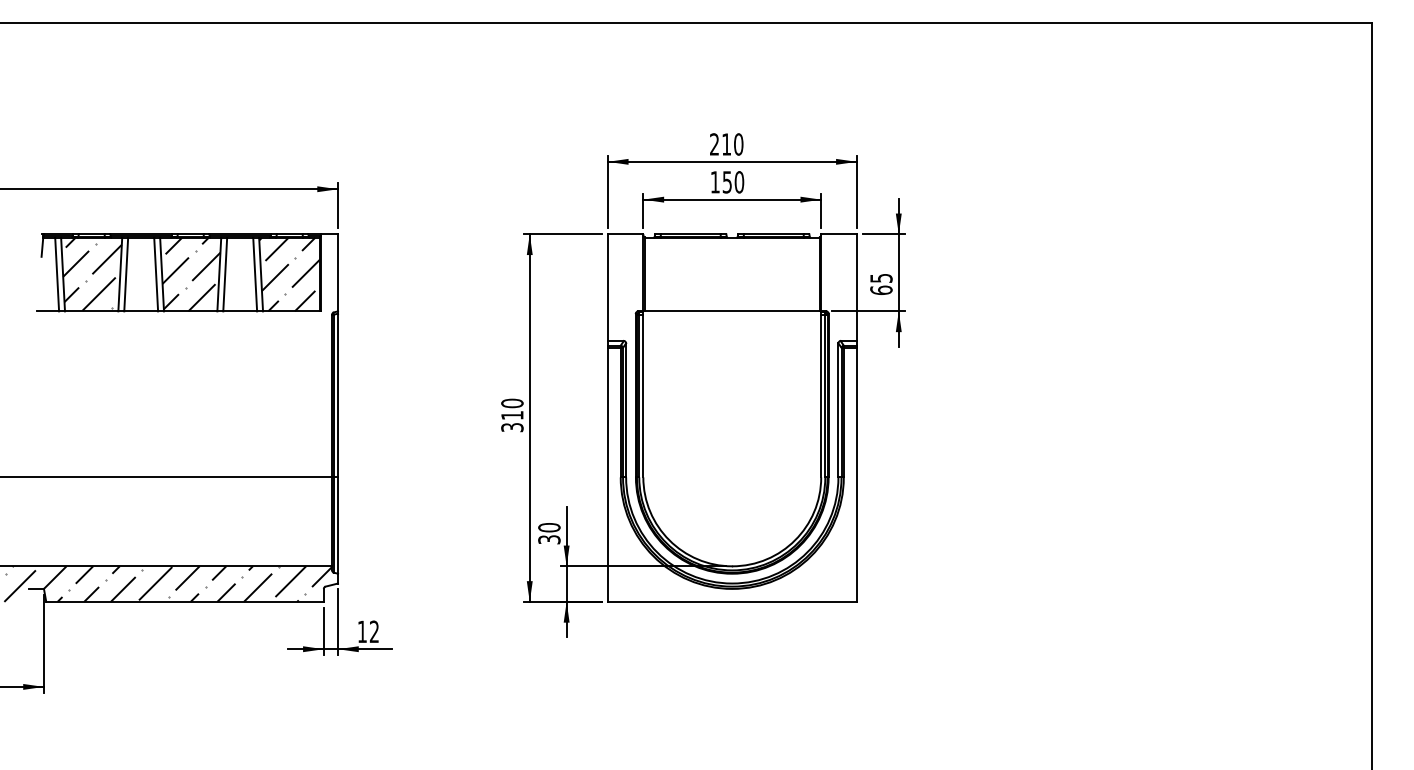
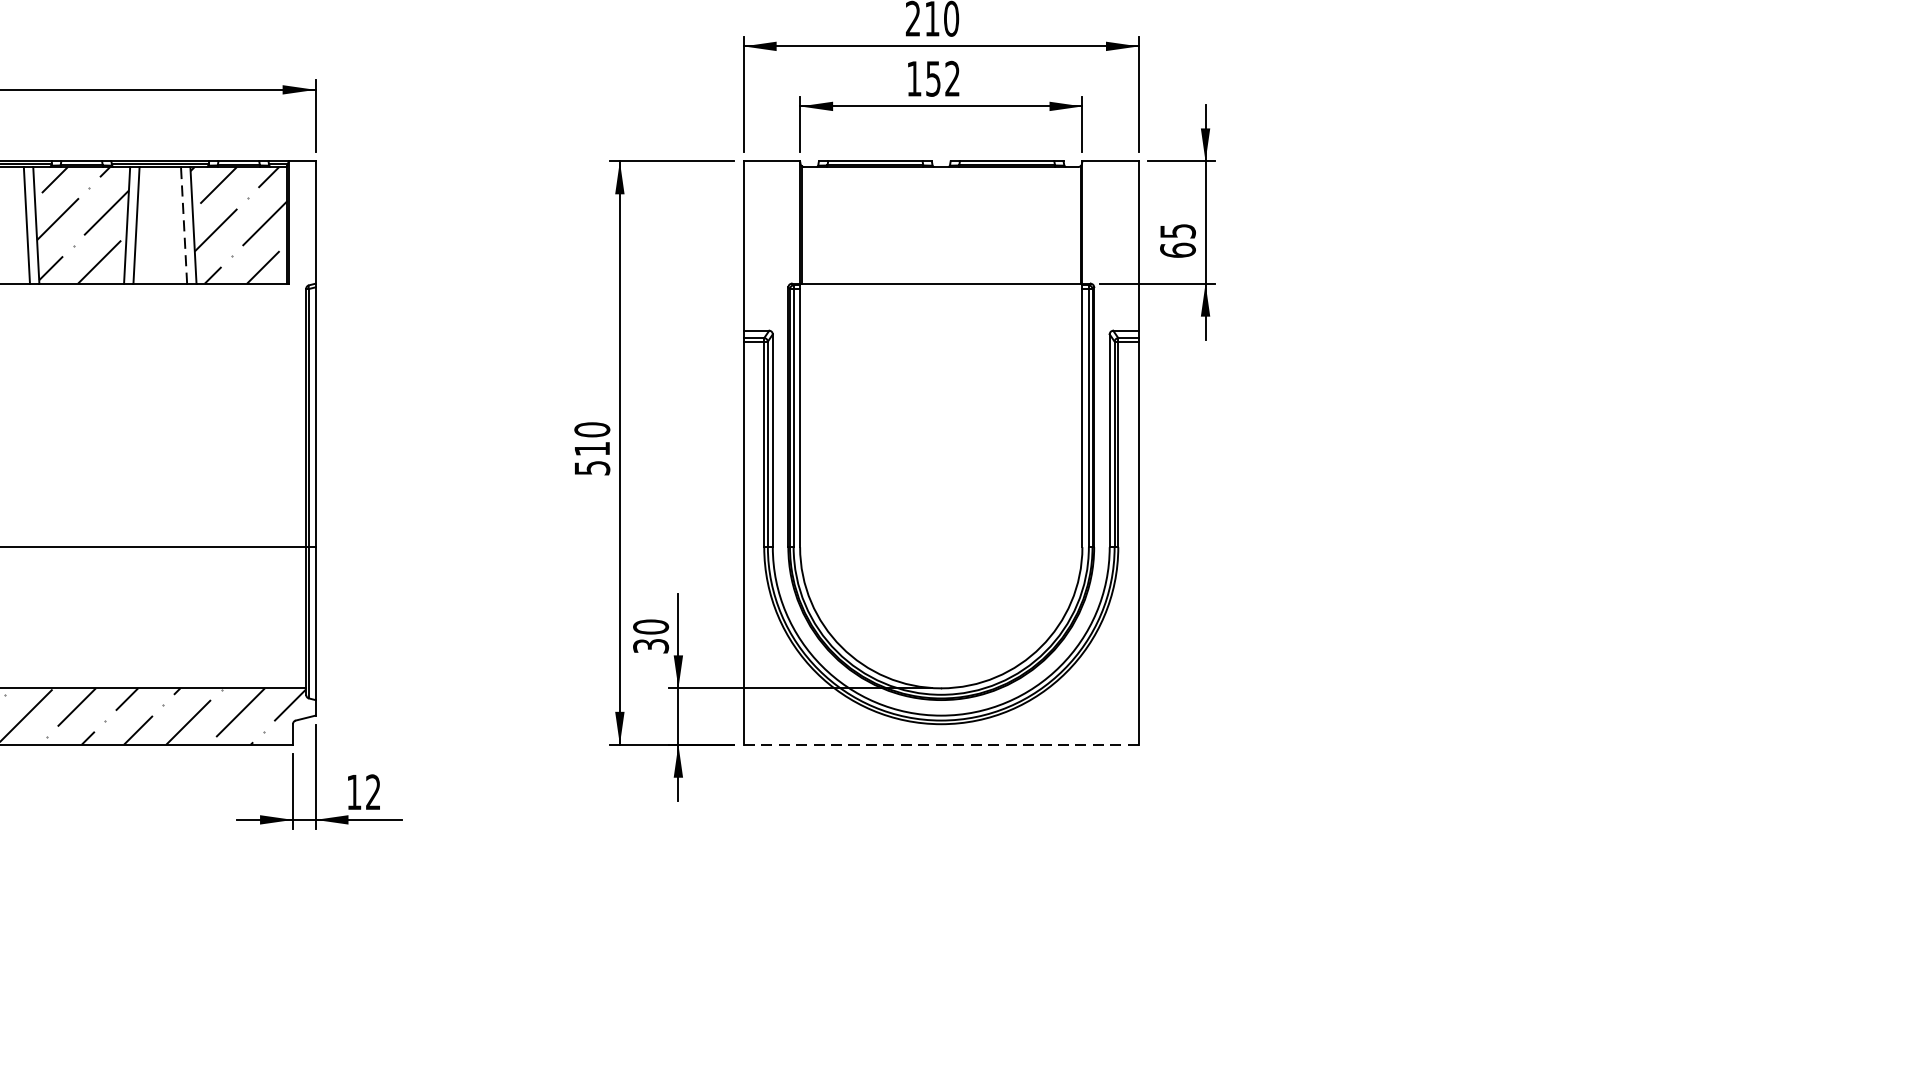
text: (739, 182) -> (952, 79), 150 -> 152
line: (255, 274) -> (184, 225), solid -> dashed
text: (511, 427) -> (590, 468), 310 -> 510
line: (732, 601) -> (941, 744), solid -> dashed

